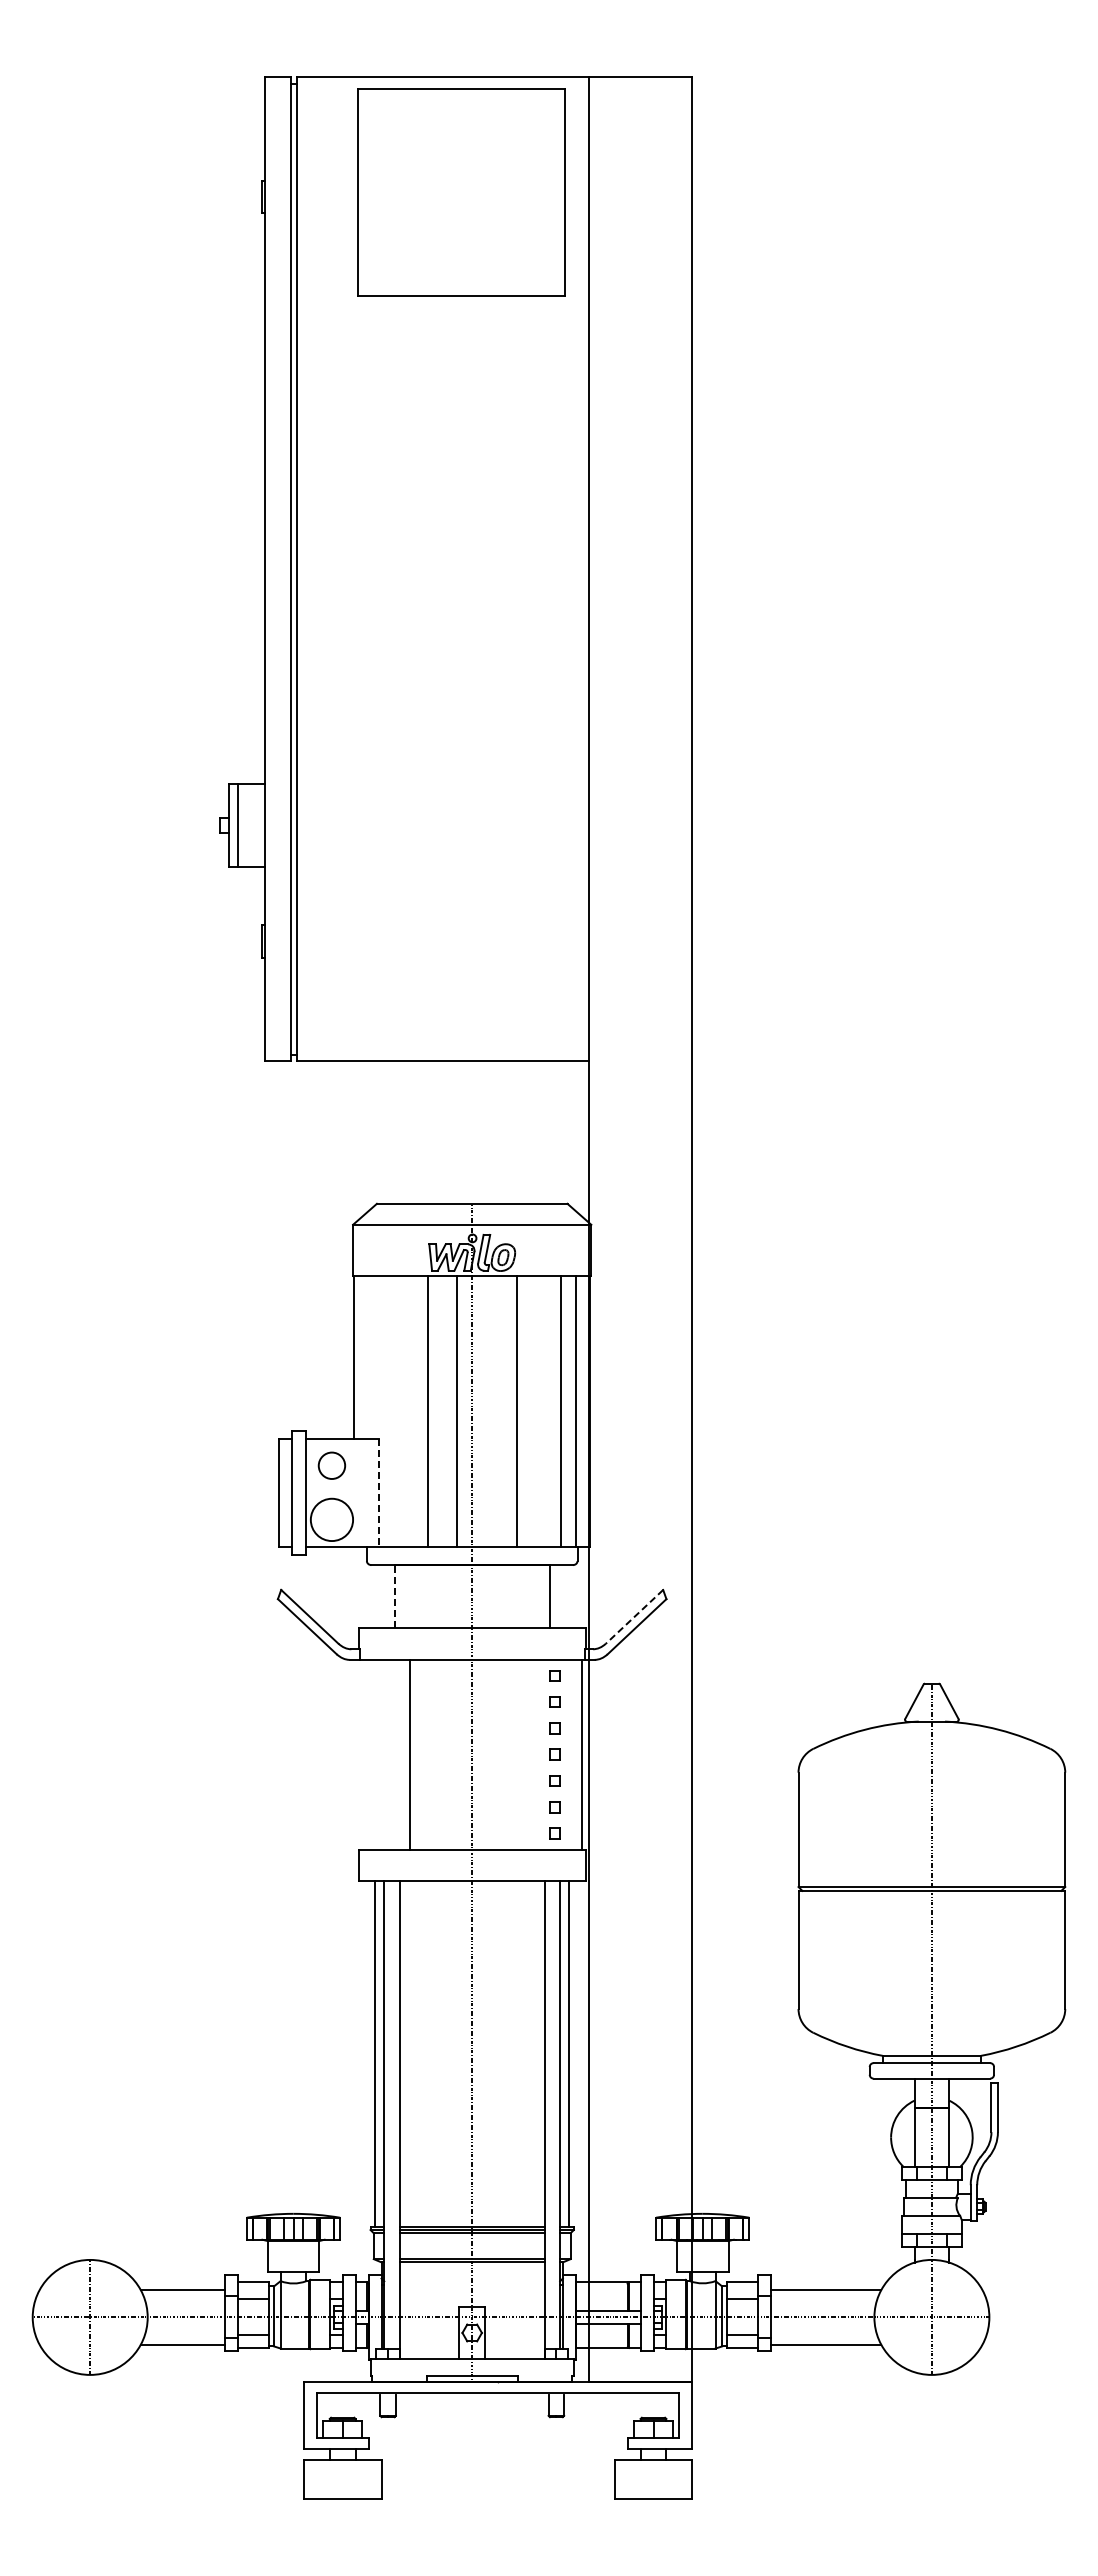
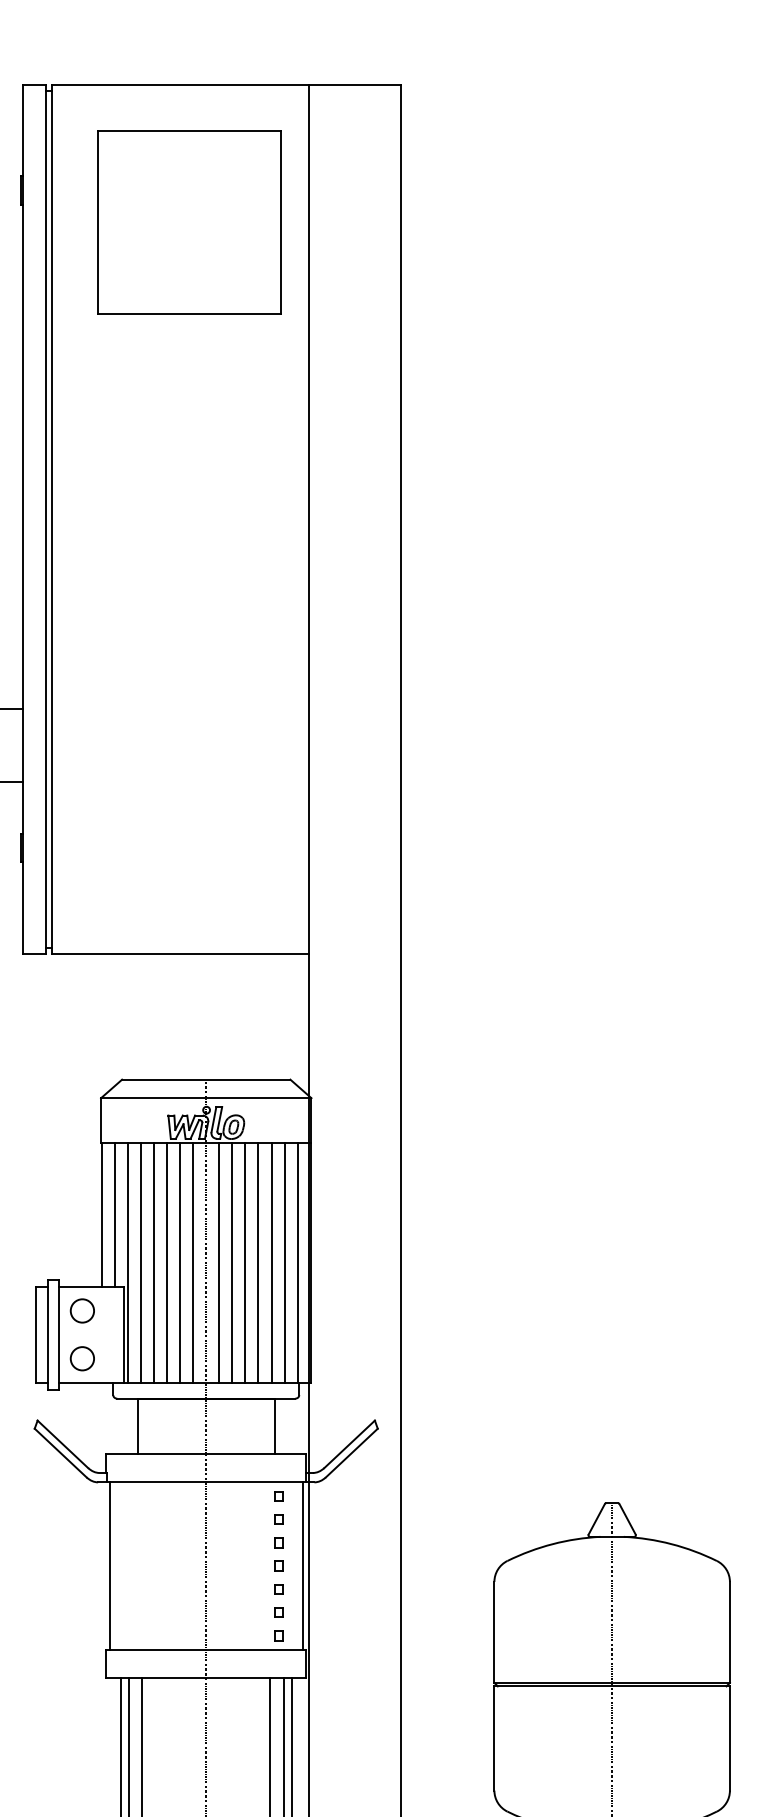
part: (461, 192) -> (188, 221), moved
line: (368, 1357) -> (114, 1215), added
line: (383, 1411) -> (127, 1263), added
line: (398, 1411) -> (141, 1263), added
line: (413, 1411) -> (154, 1263), added
line: (442, 1411) -> (180, 1263), added
line: (486, 1411) -> (218, 1263), added
line: (501, 1411) -> (232, 1263), added
line: (531, 1411) -> (258, 1263), added
line: (546, 1411) -> (271, 1263), added
line: (378, 1493) -> (123, 1335), dashed -> solid
circle: (331, 1519) -> (82, 1358), size x0.62
line: (394, 1596) -> (137, 1426), dashed -> solid
line: (634, 1617) -> (349, 1444), dashed -> solid
line: (409, 1754) -> (109, 1565), moved

